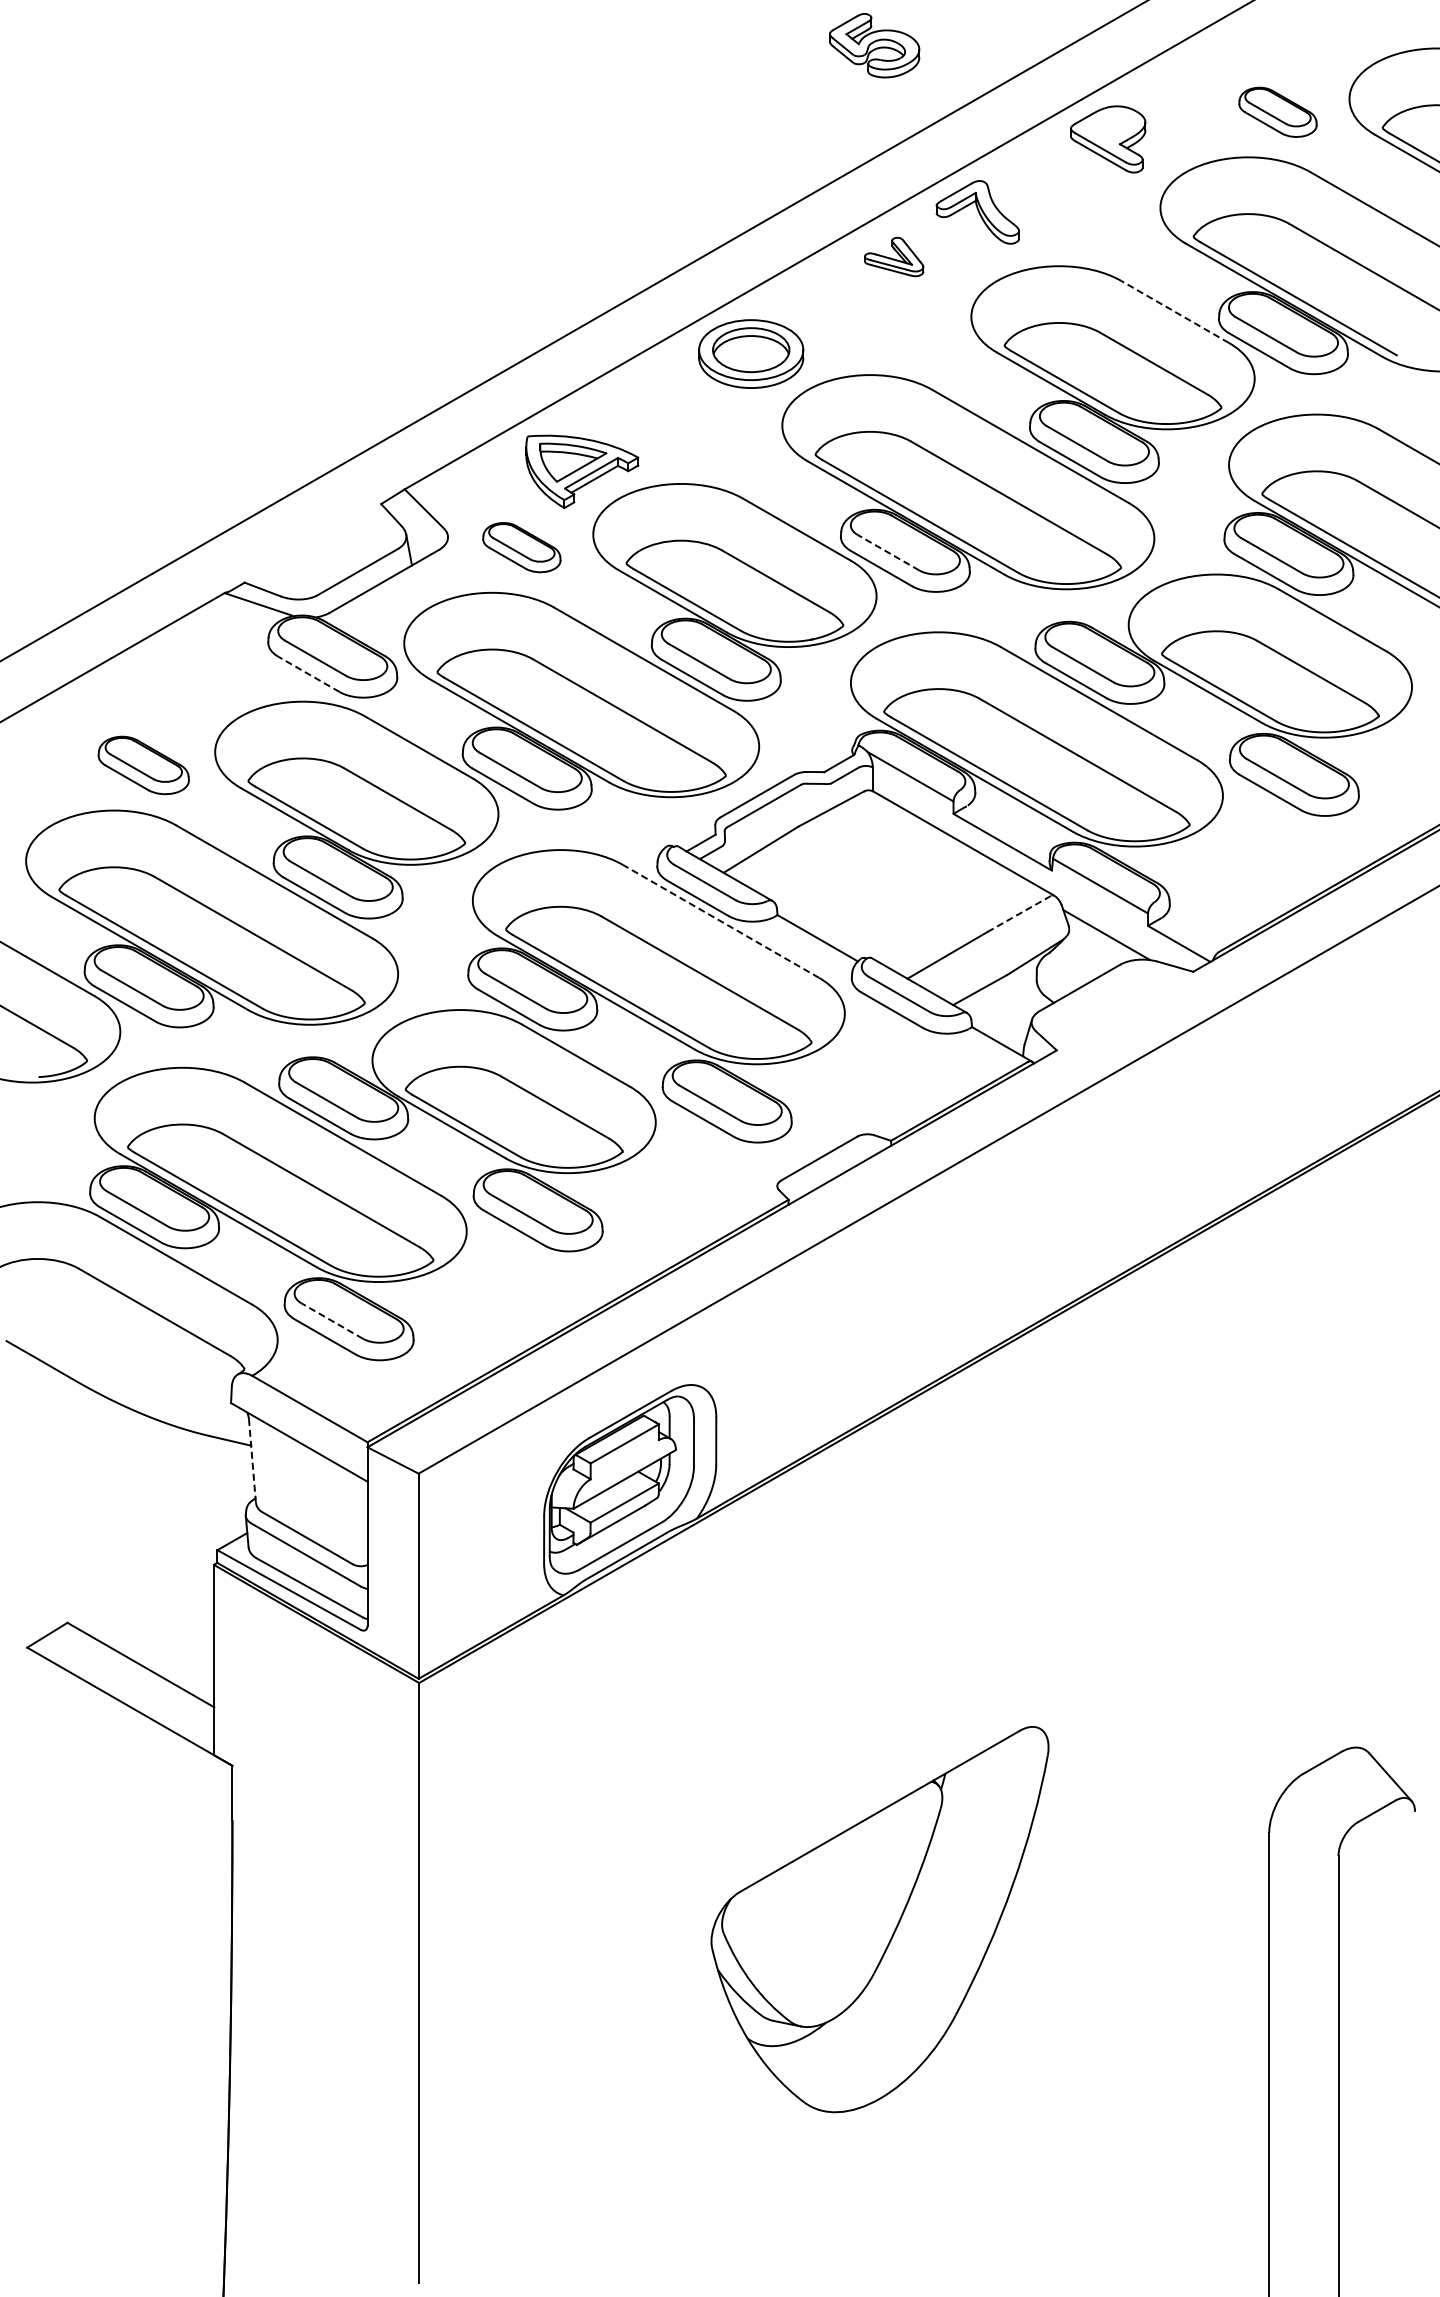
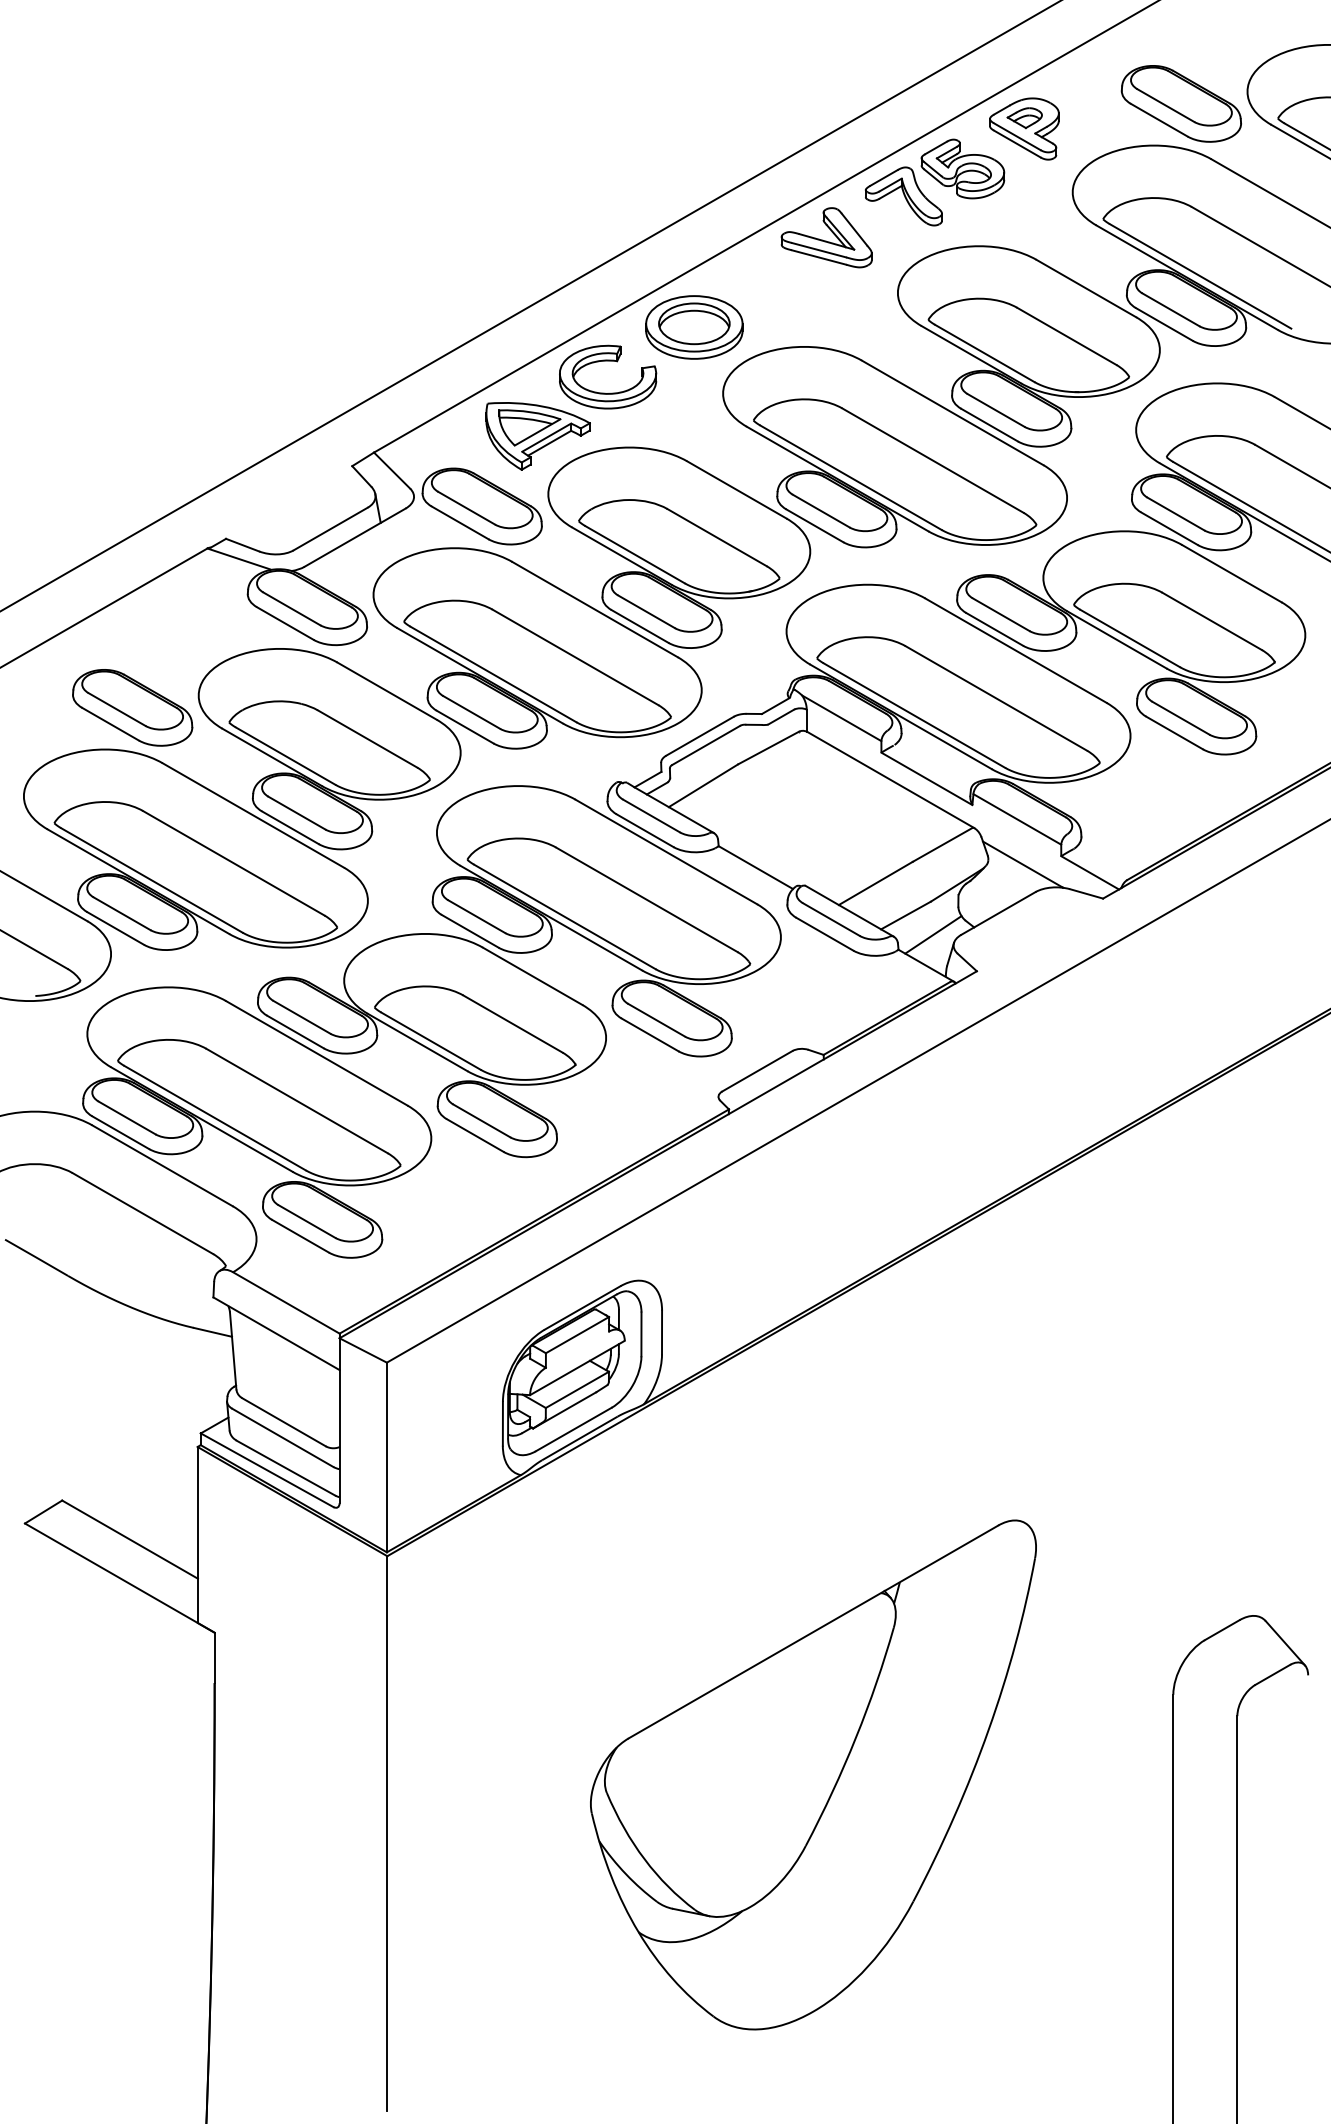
part: (874, 45) -> (962, 168), moved
part: (1277, 112) -> (1180, 104), size x1.67
part: (1108, 127) -> (1024, 117), added
part: (893, 256) -> (825, 237), size x1.67
line: (1174, 311) -> (1085, 288), dashed -> solid
part: (657, 390) -> (607, 361), added
part: (521, 547) -> (481, 506), size x1.67
line: (888, 552) -> (821, 510), dashed -> solid
line: (308, 674) -> (285, 623), dashed -> solid
part: (143, 765) -> (132, 707), size x1.43
line: (1019, 913) -> (942, 844), dashed -> solid
line: (720, 921) -> (665, 852), dashed -> solid
line: (1009, 1010) -> (933, 934), added
line: (331, 1320) -> (306, 1221), dashed -> solid
line: (252, 1460) -> (233, 1350), dashed -> solid
part: (879, 1919) -> (812, 1774), size x1.43

